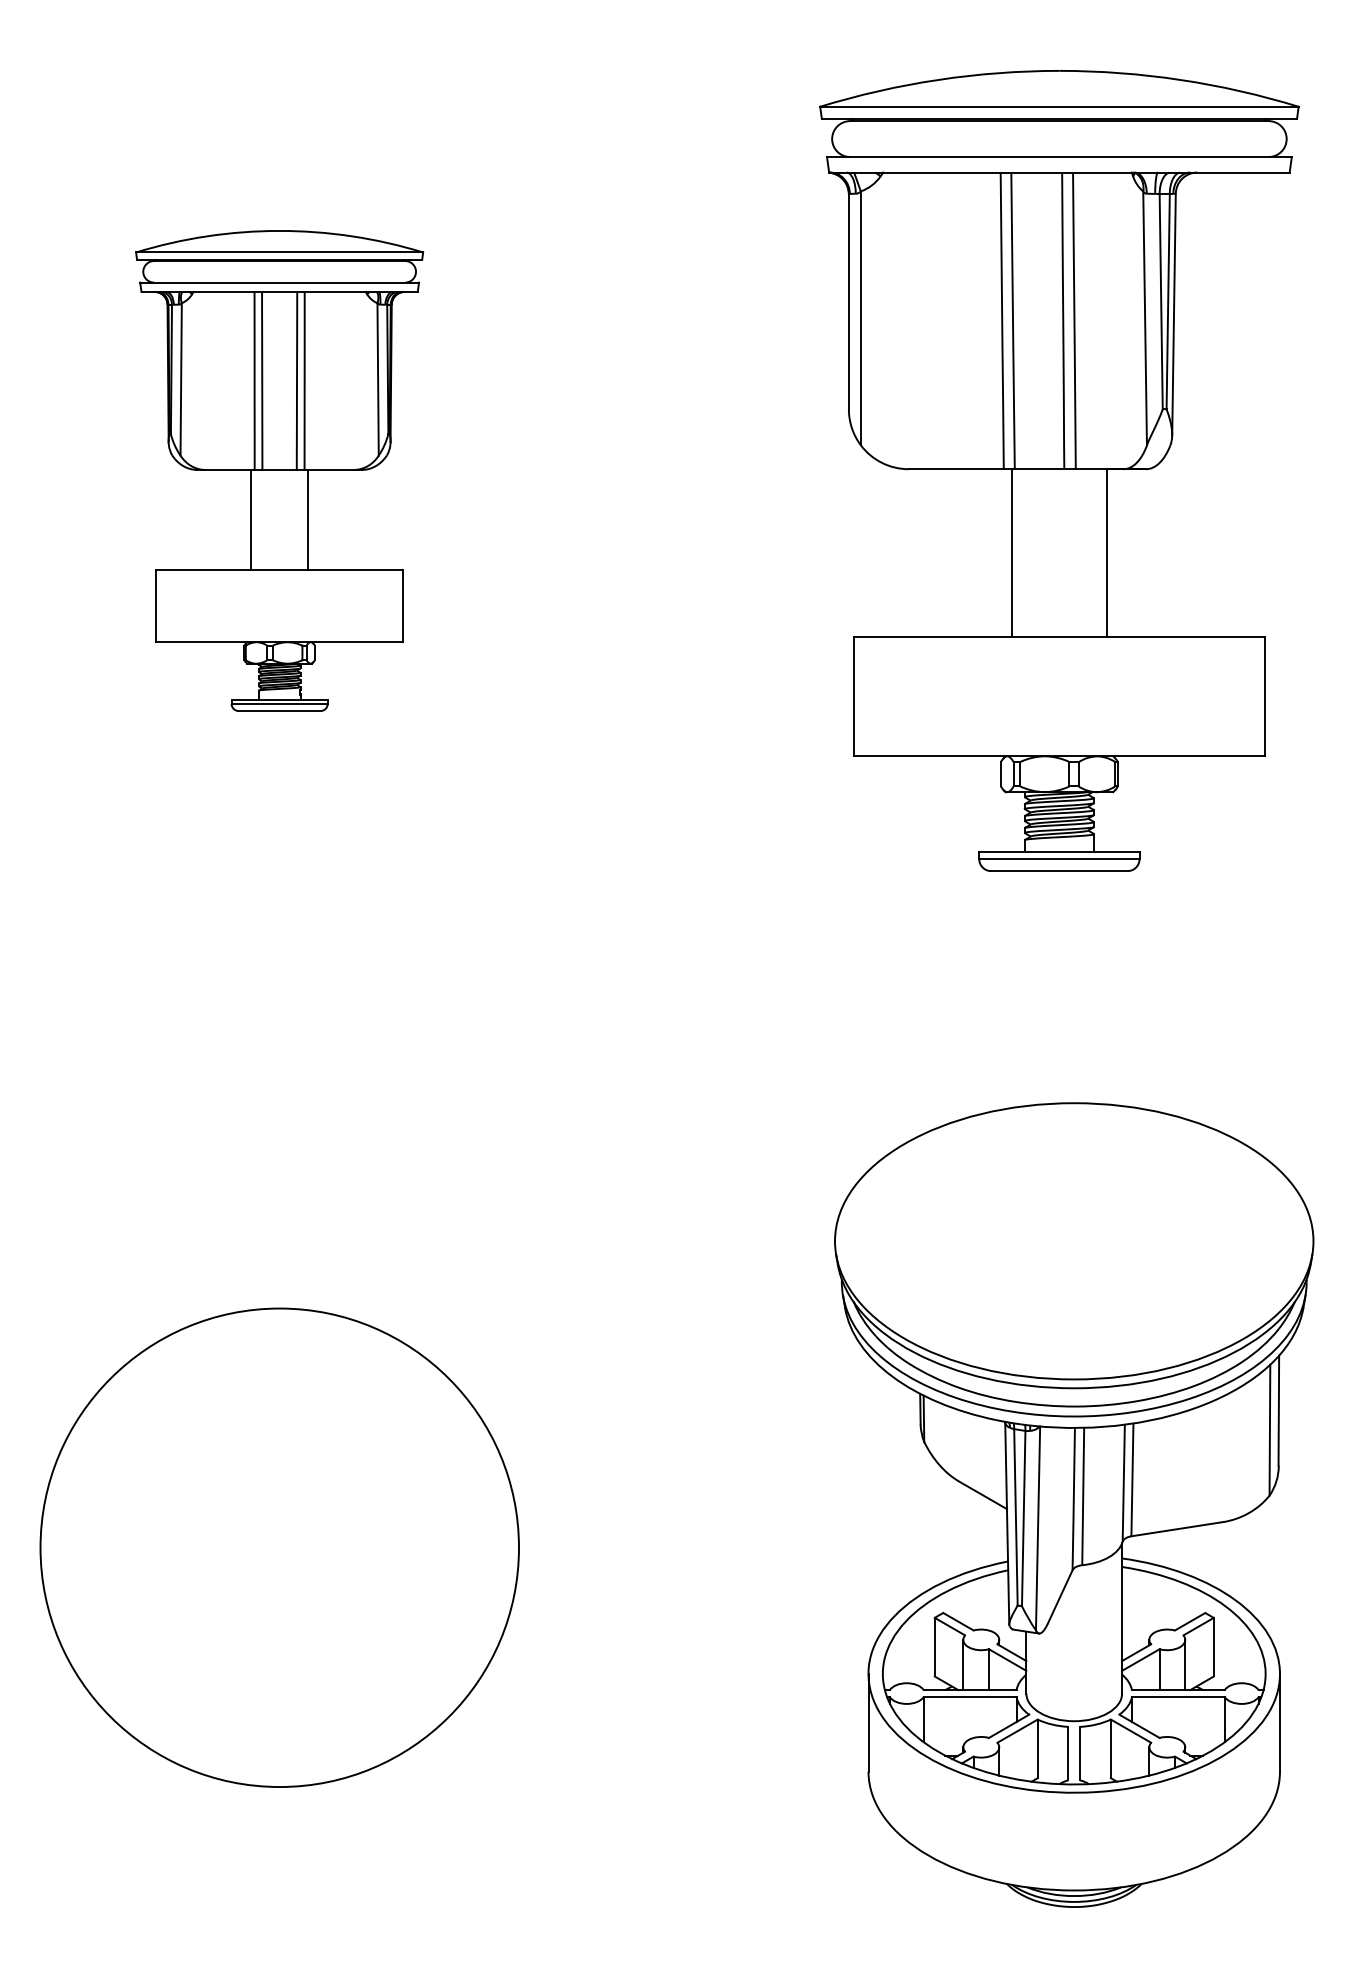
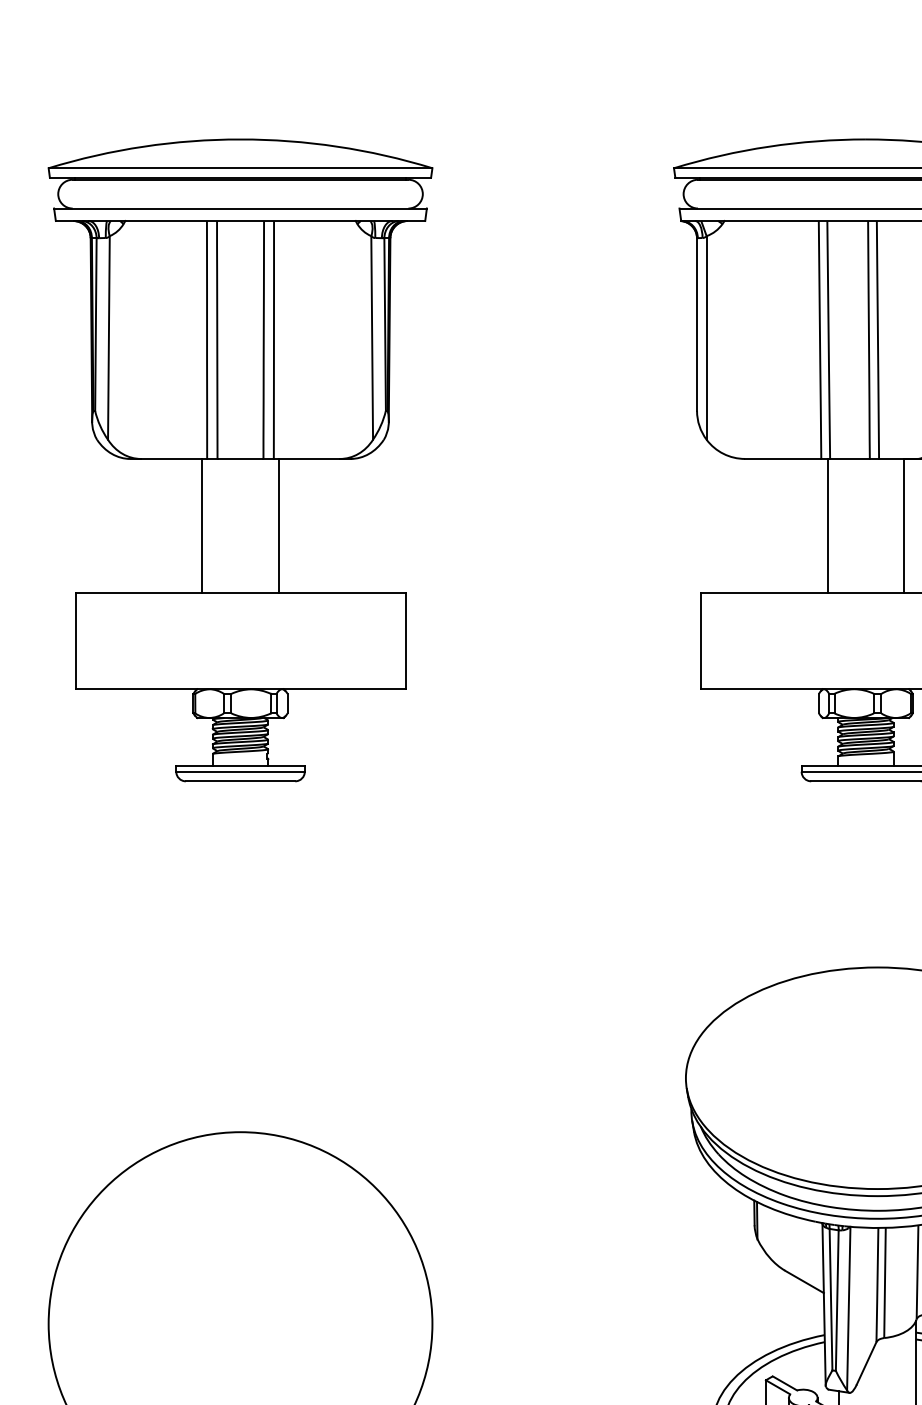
part: (279, 470) -> (240, 459), size x1.67

